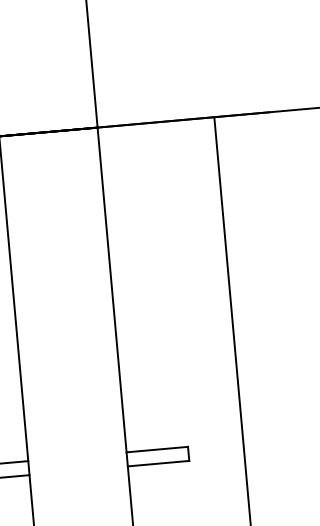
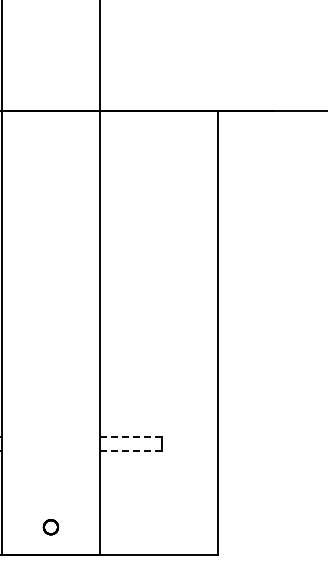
line: (157, 449) -> (131, 437), solid -> dashed
line: (158, 463) -> (131, 451), solid -> dashed

